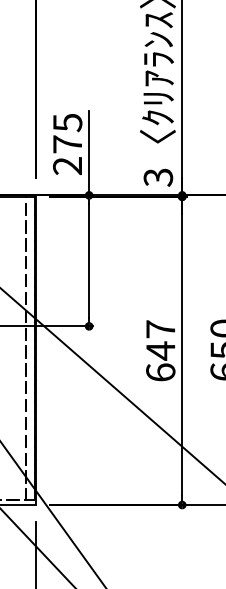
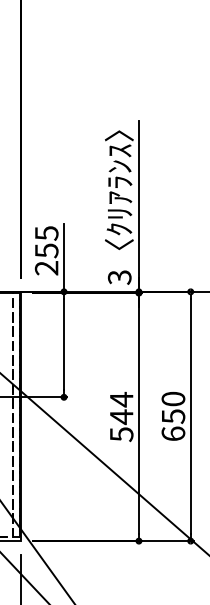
text: (67, 144) -> (46, 250), 275 -> 255
text: (160, 350) -> (121, 416), 647 -> 544

